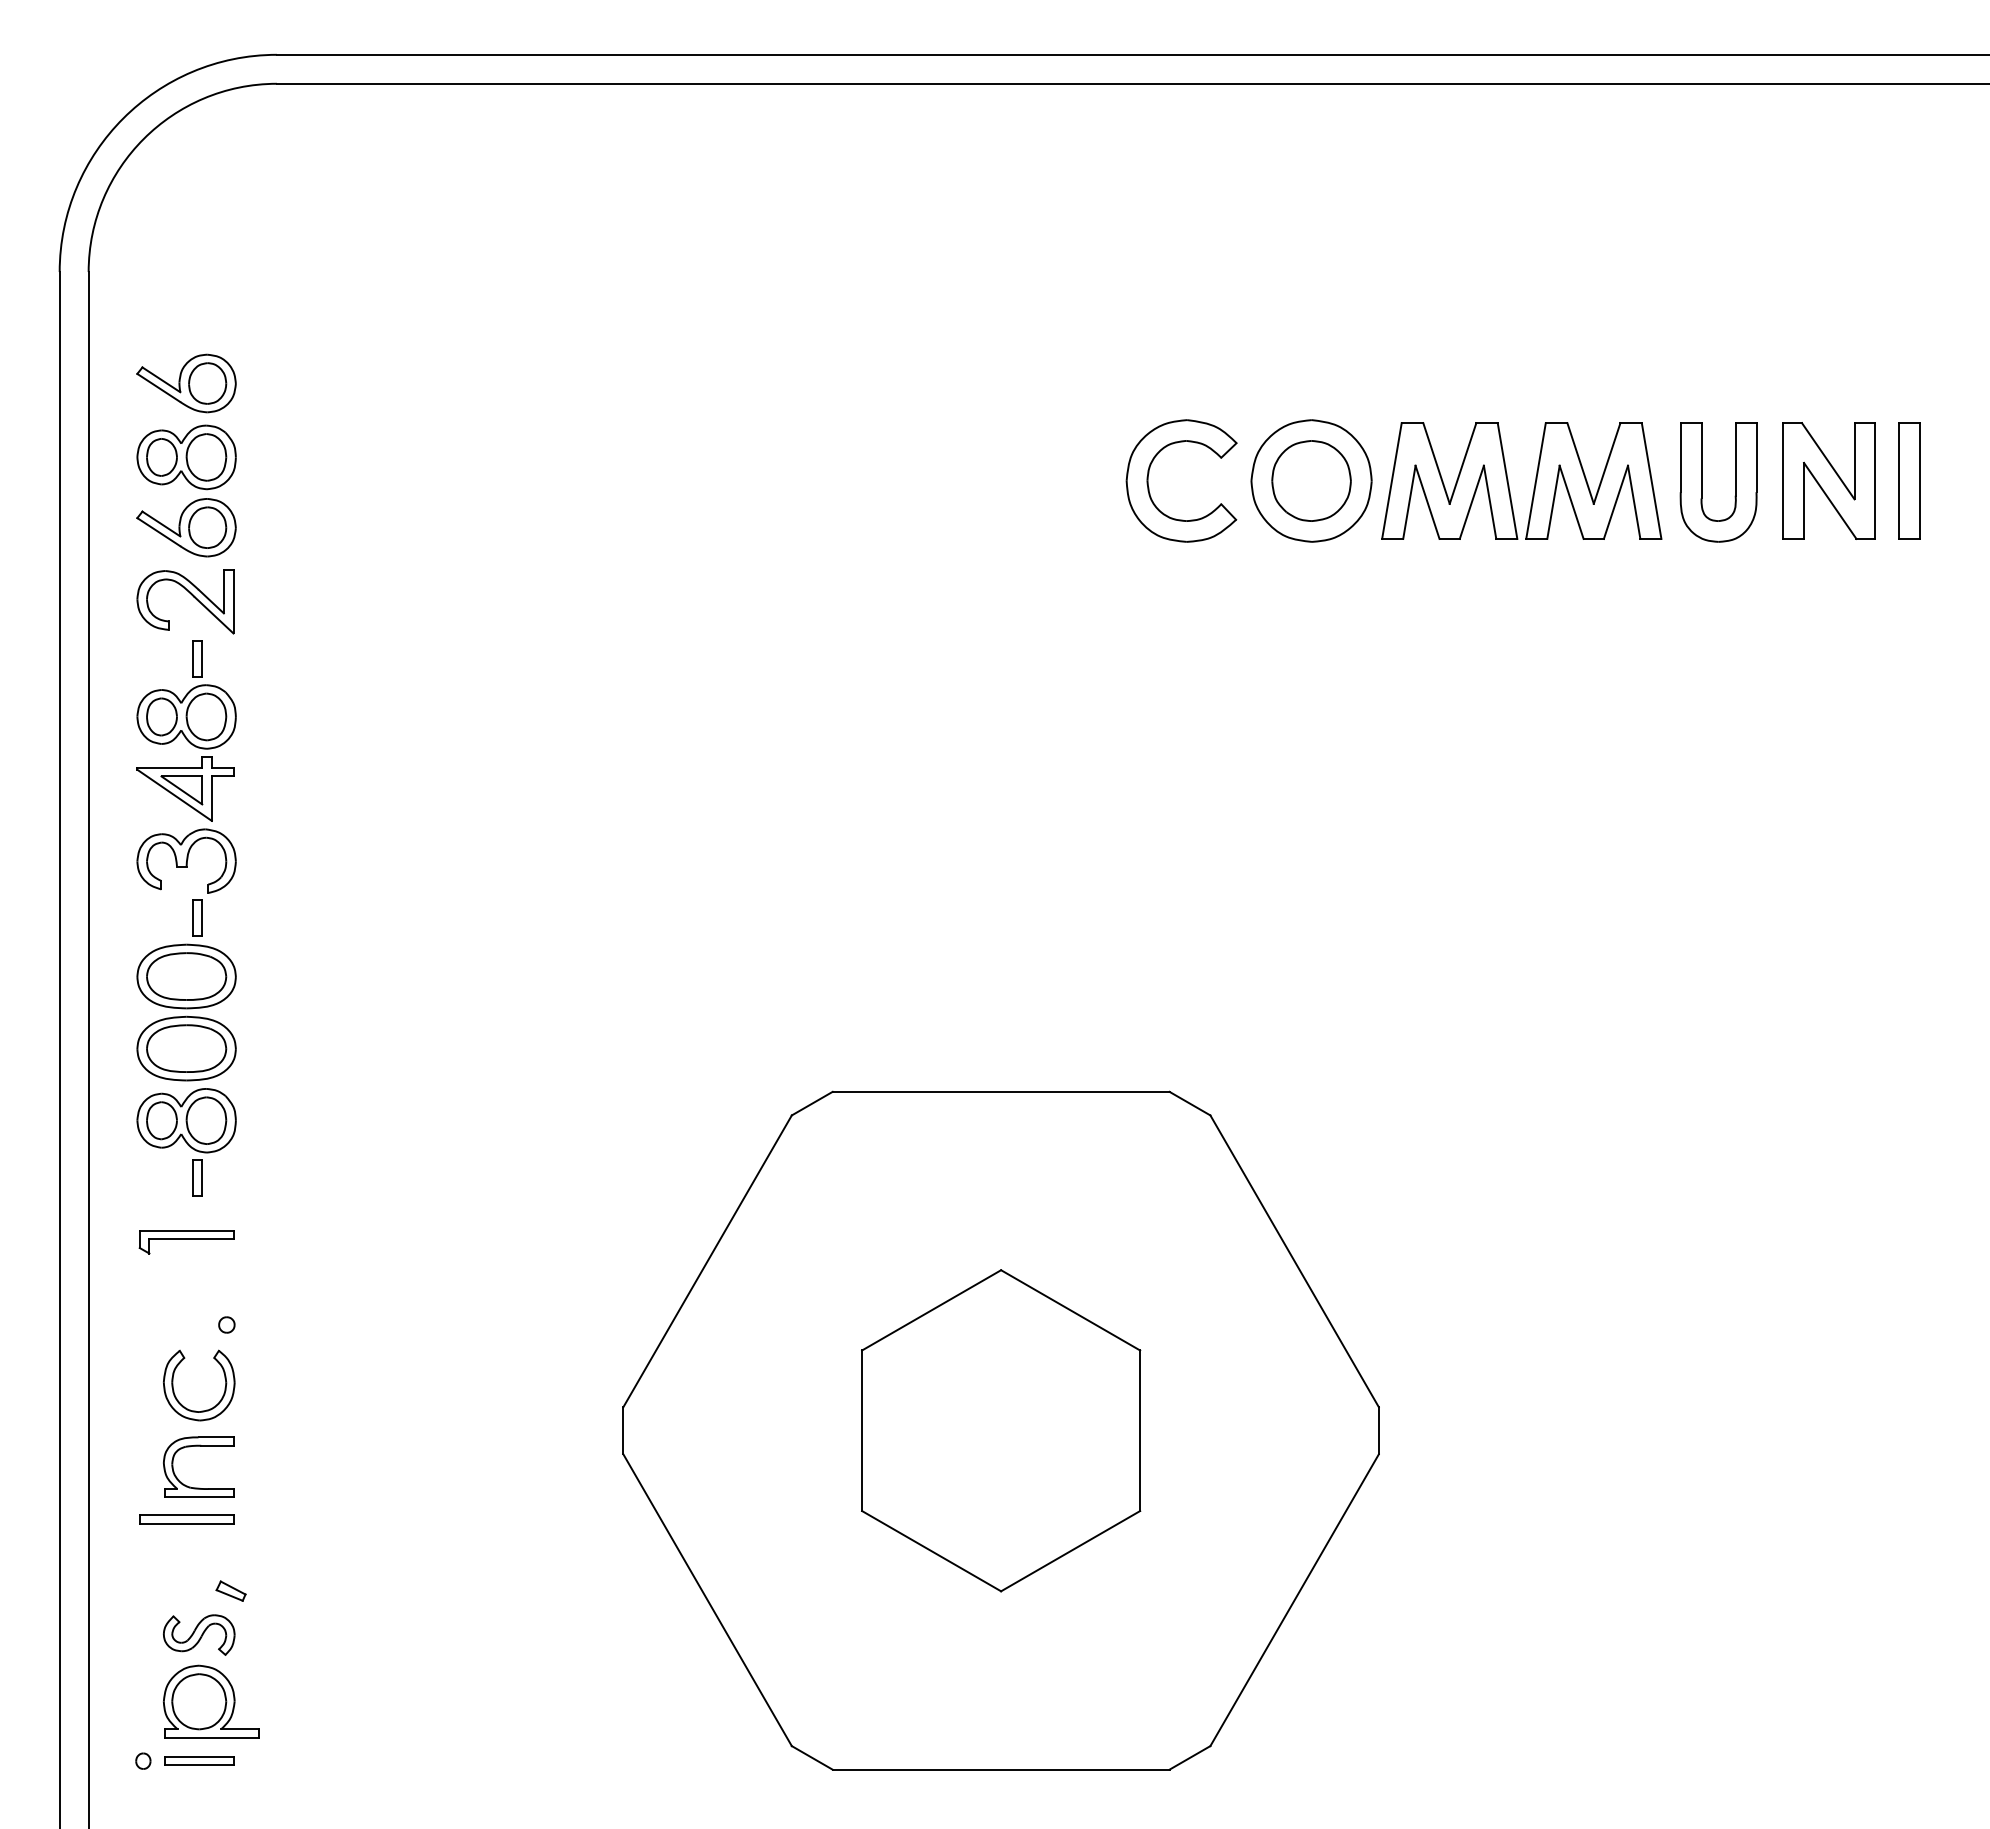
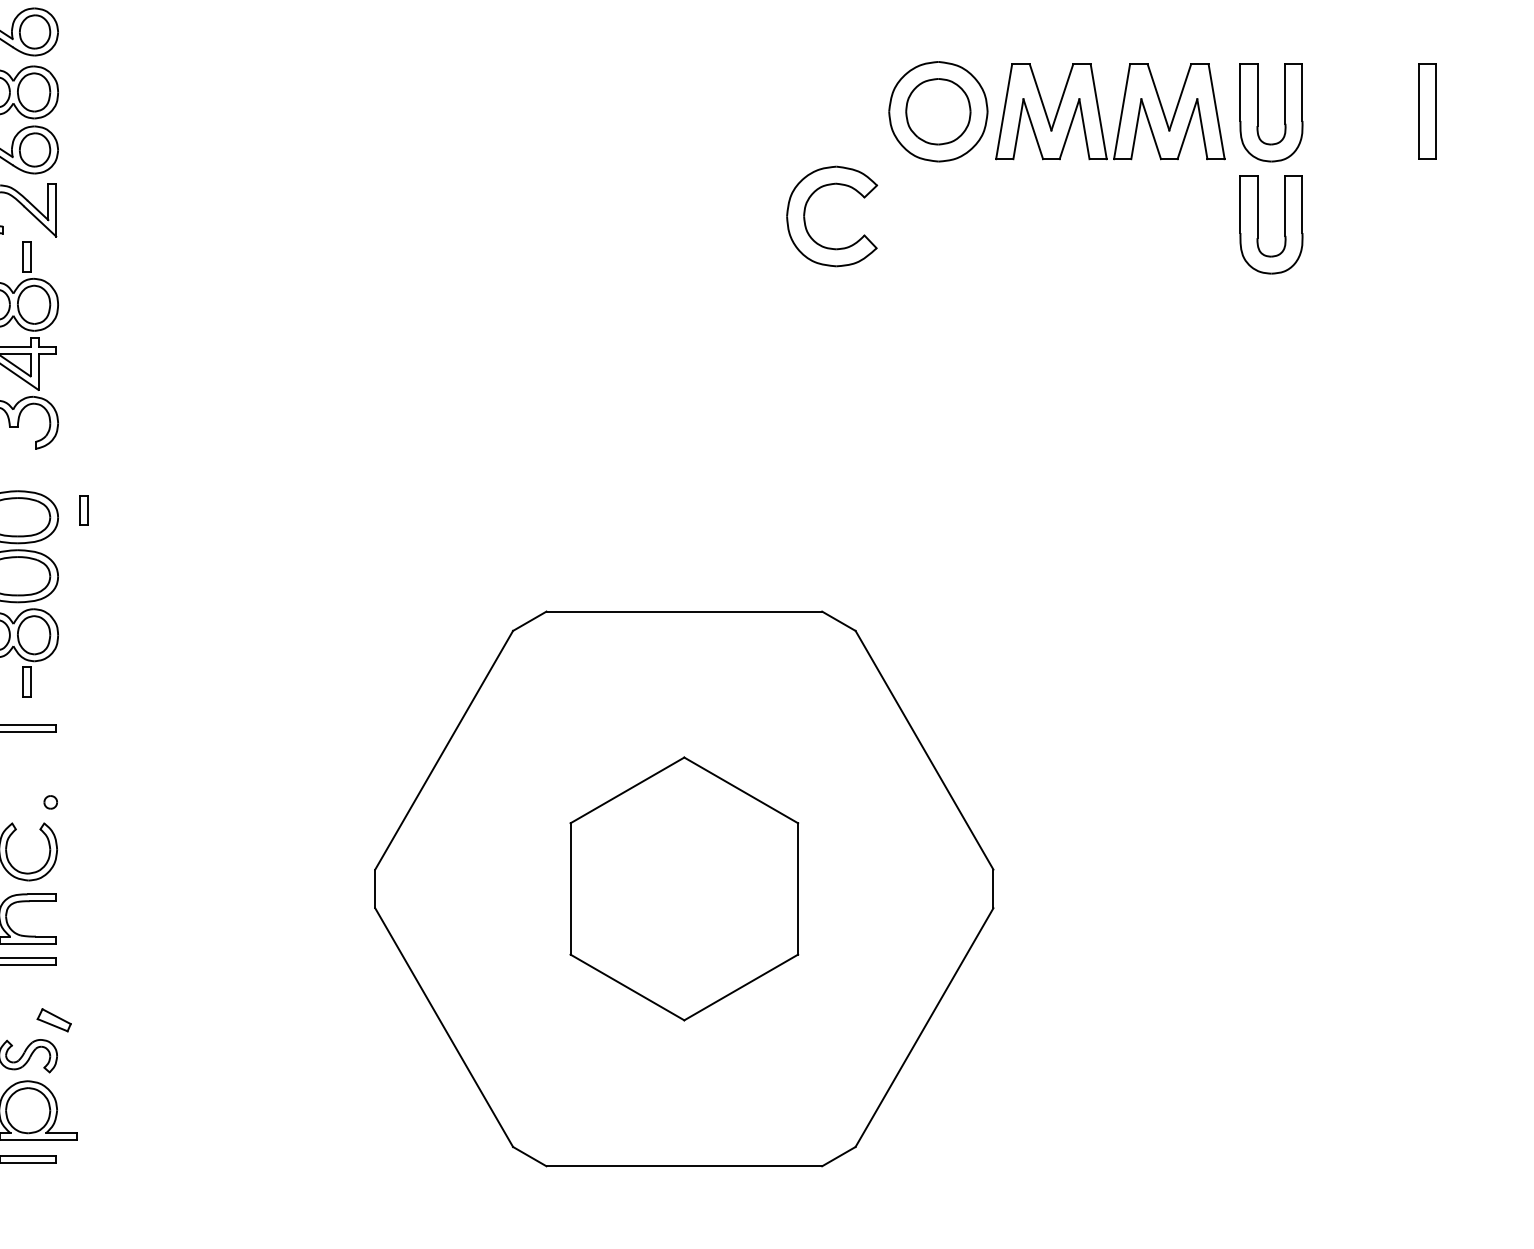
part: (1149, 473) -> (805, 210), moved
part: (1828, 480) -> (1361, 111), removed
part: (1702, 619) -> (1258, 225), added
part: (197, 917) -> (84, 509), moved
part: (230, 1590) -> (53, 1019), size x1.4

